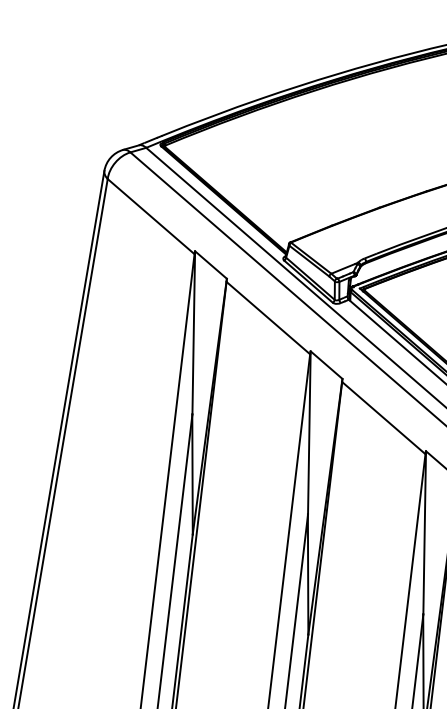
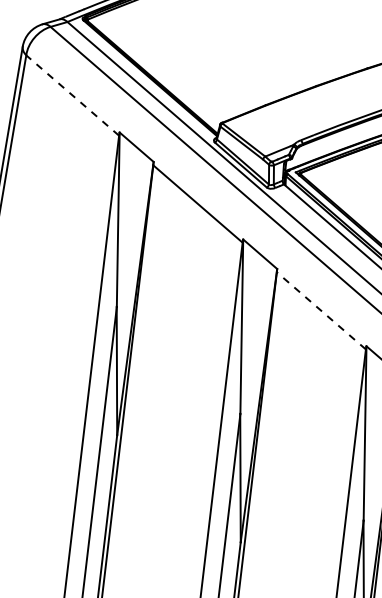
line: (150, 216) -> (72, 95), solid -> dashed
line: (383, 417) -> (321, 310), solid -> dashed

